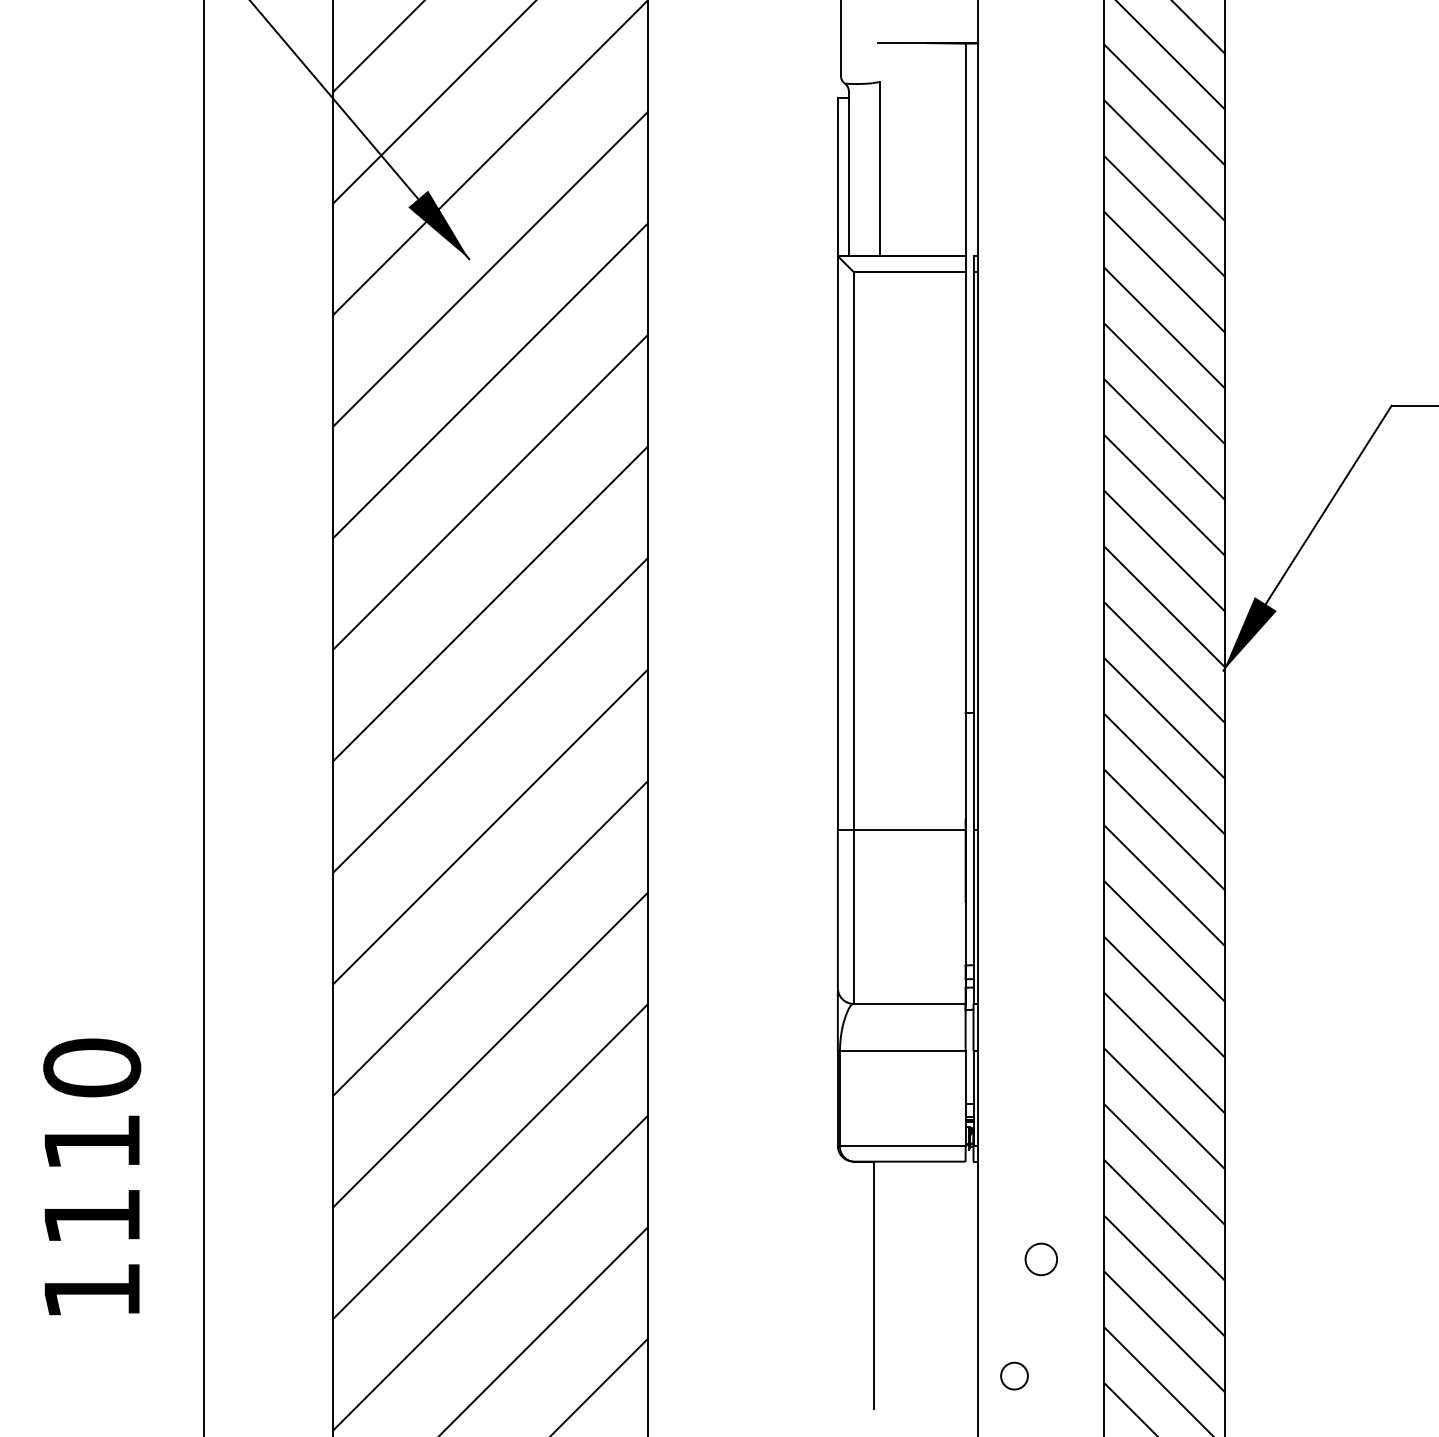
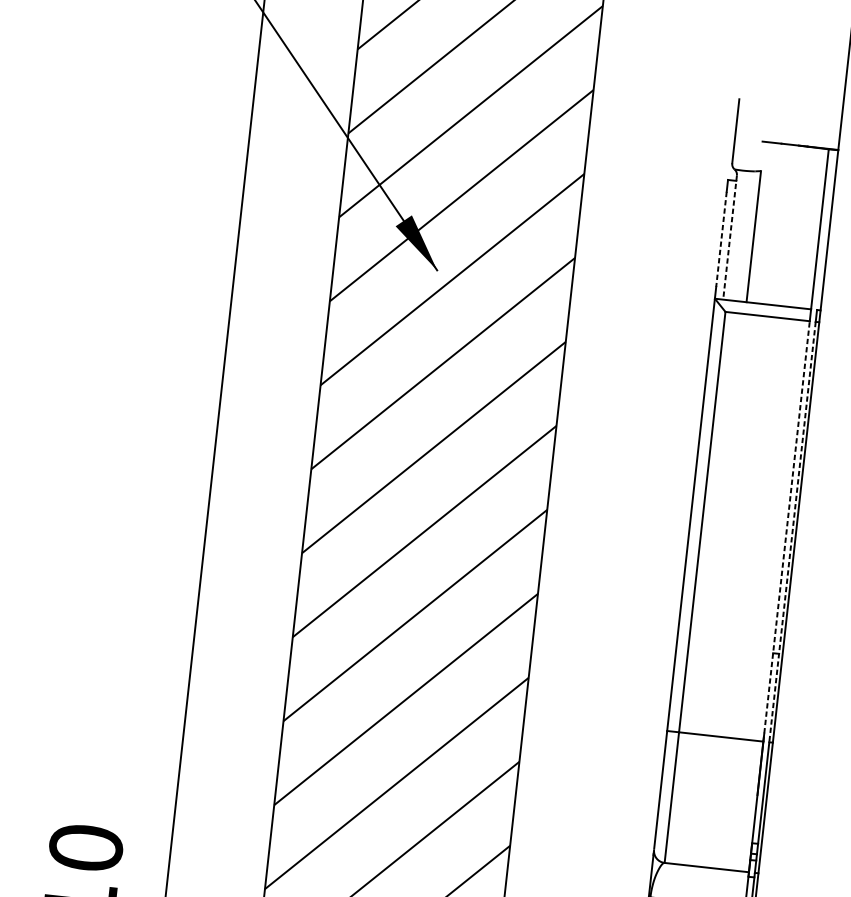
line: (848, 174) -> (729, 238), solid -> dashed
line: (837, 177) -> (721, 239), solid -> dashed
line: (965, 550) -> (786, 530), solid -> dashed
line: (973, 551) -> (792, 532), solid -> dashed

